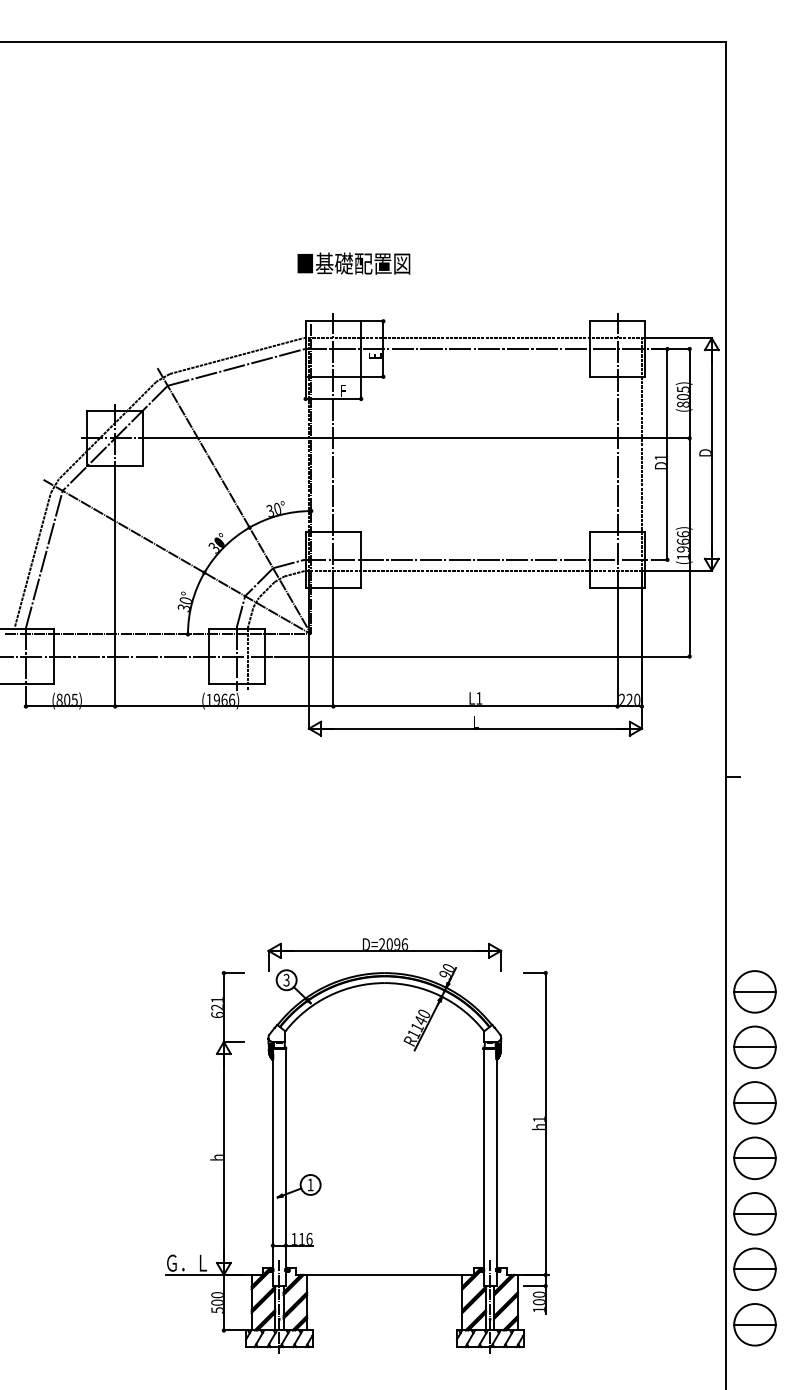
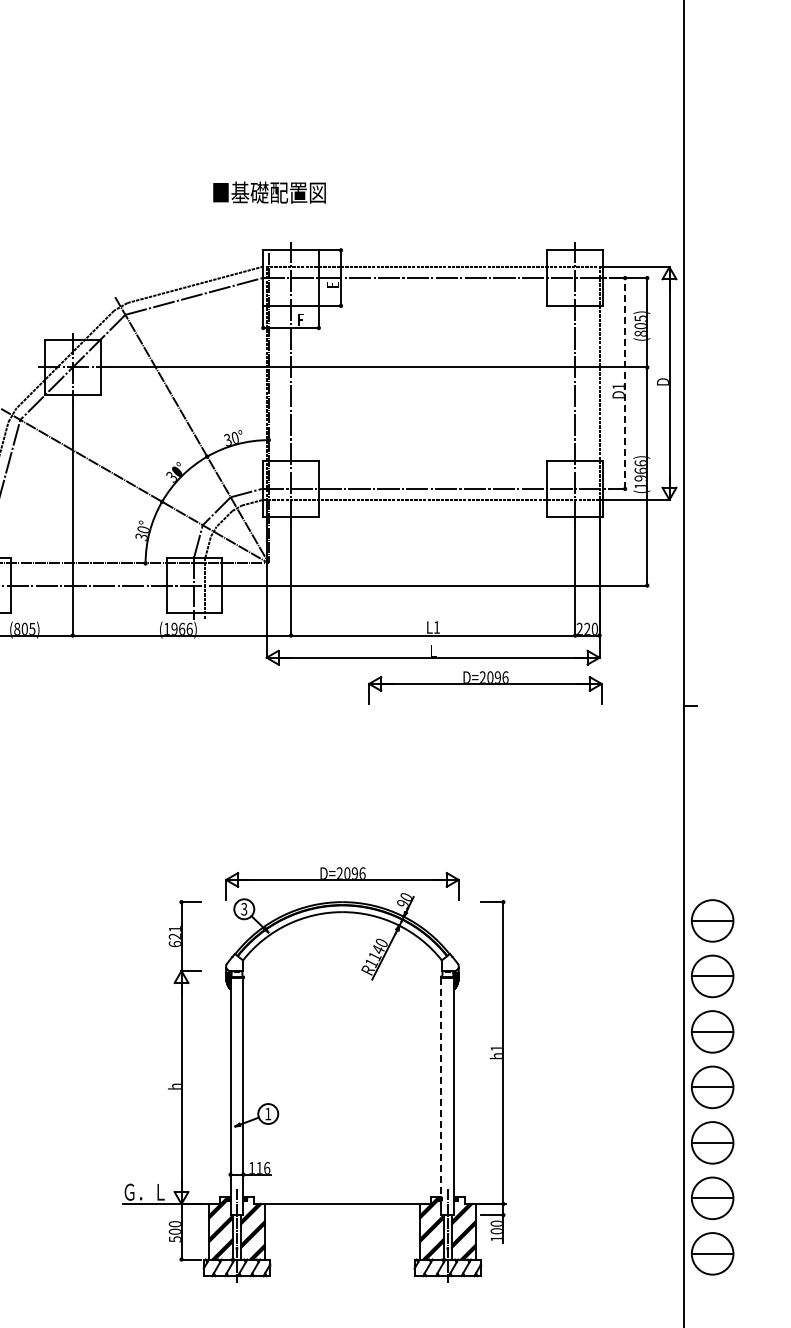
text: (353, 263) -> (269, 192), moved
line: (667, 453) -> (625, 382), solid -> dashed
part: (527, 758) -> (485, 687), added
line: (483, 1162) -> (441, 1091), solid -> dashed

